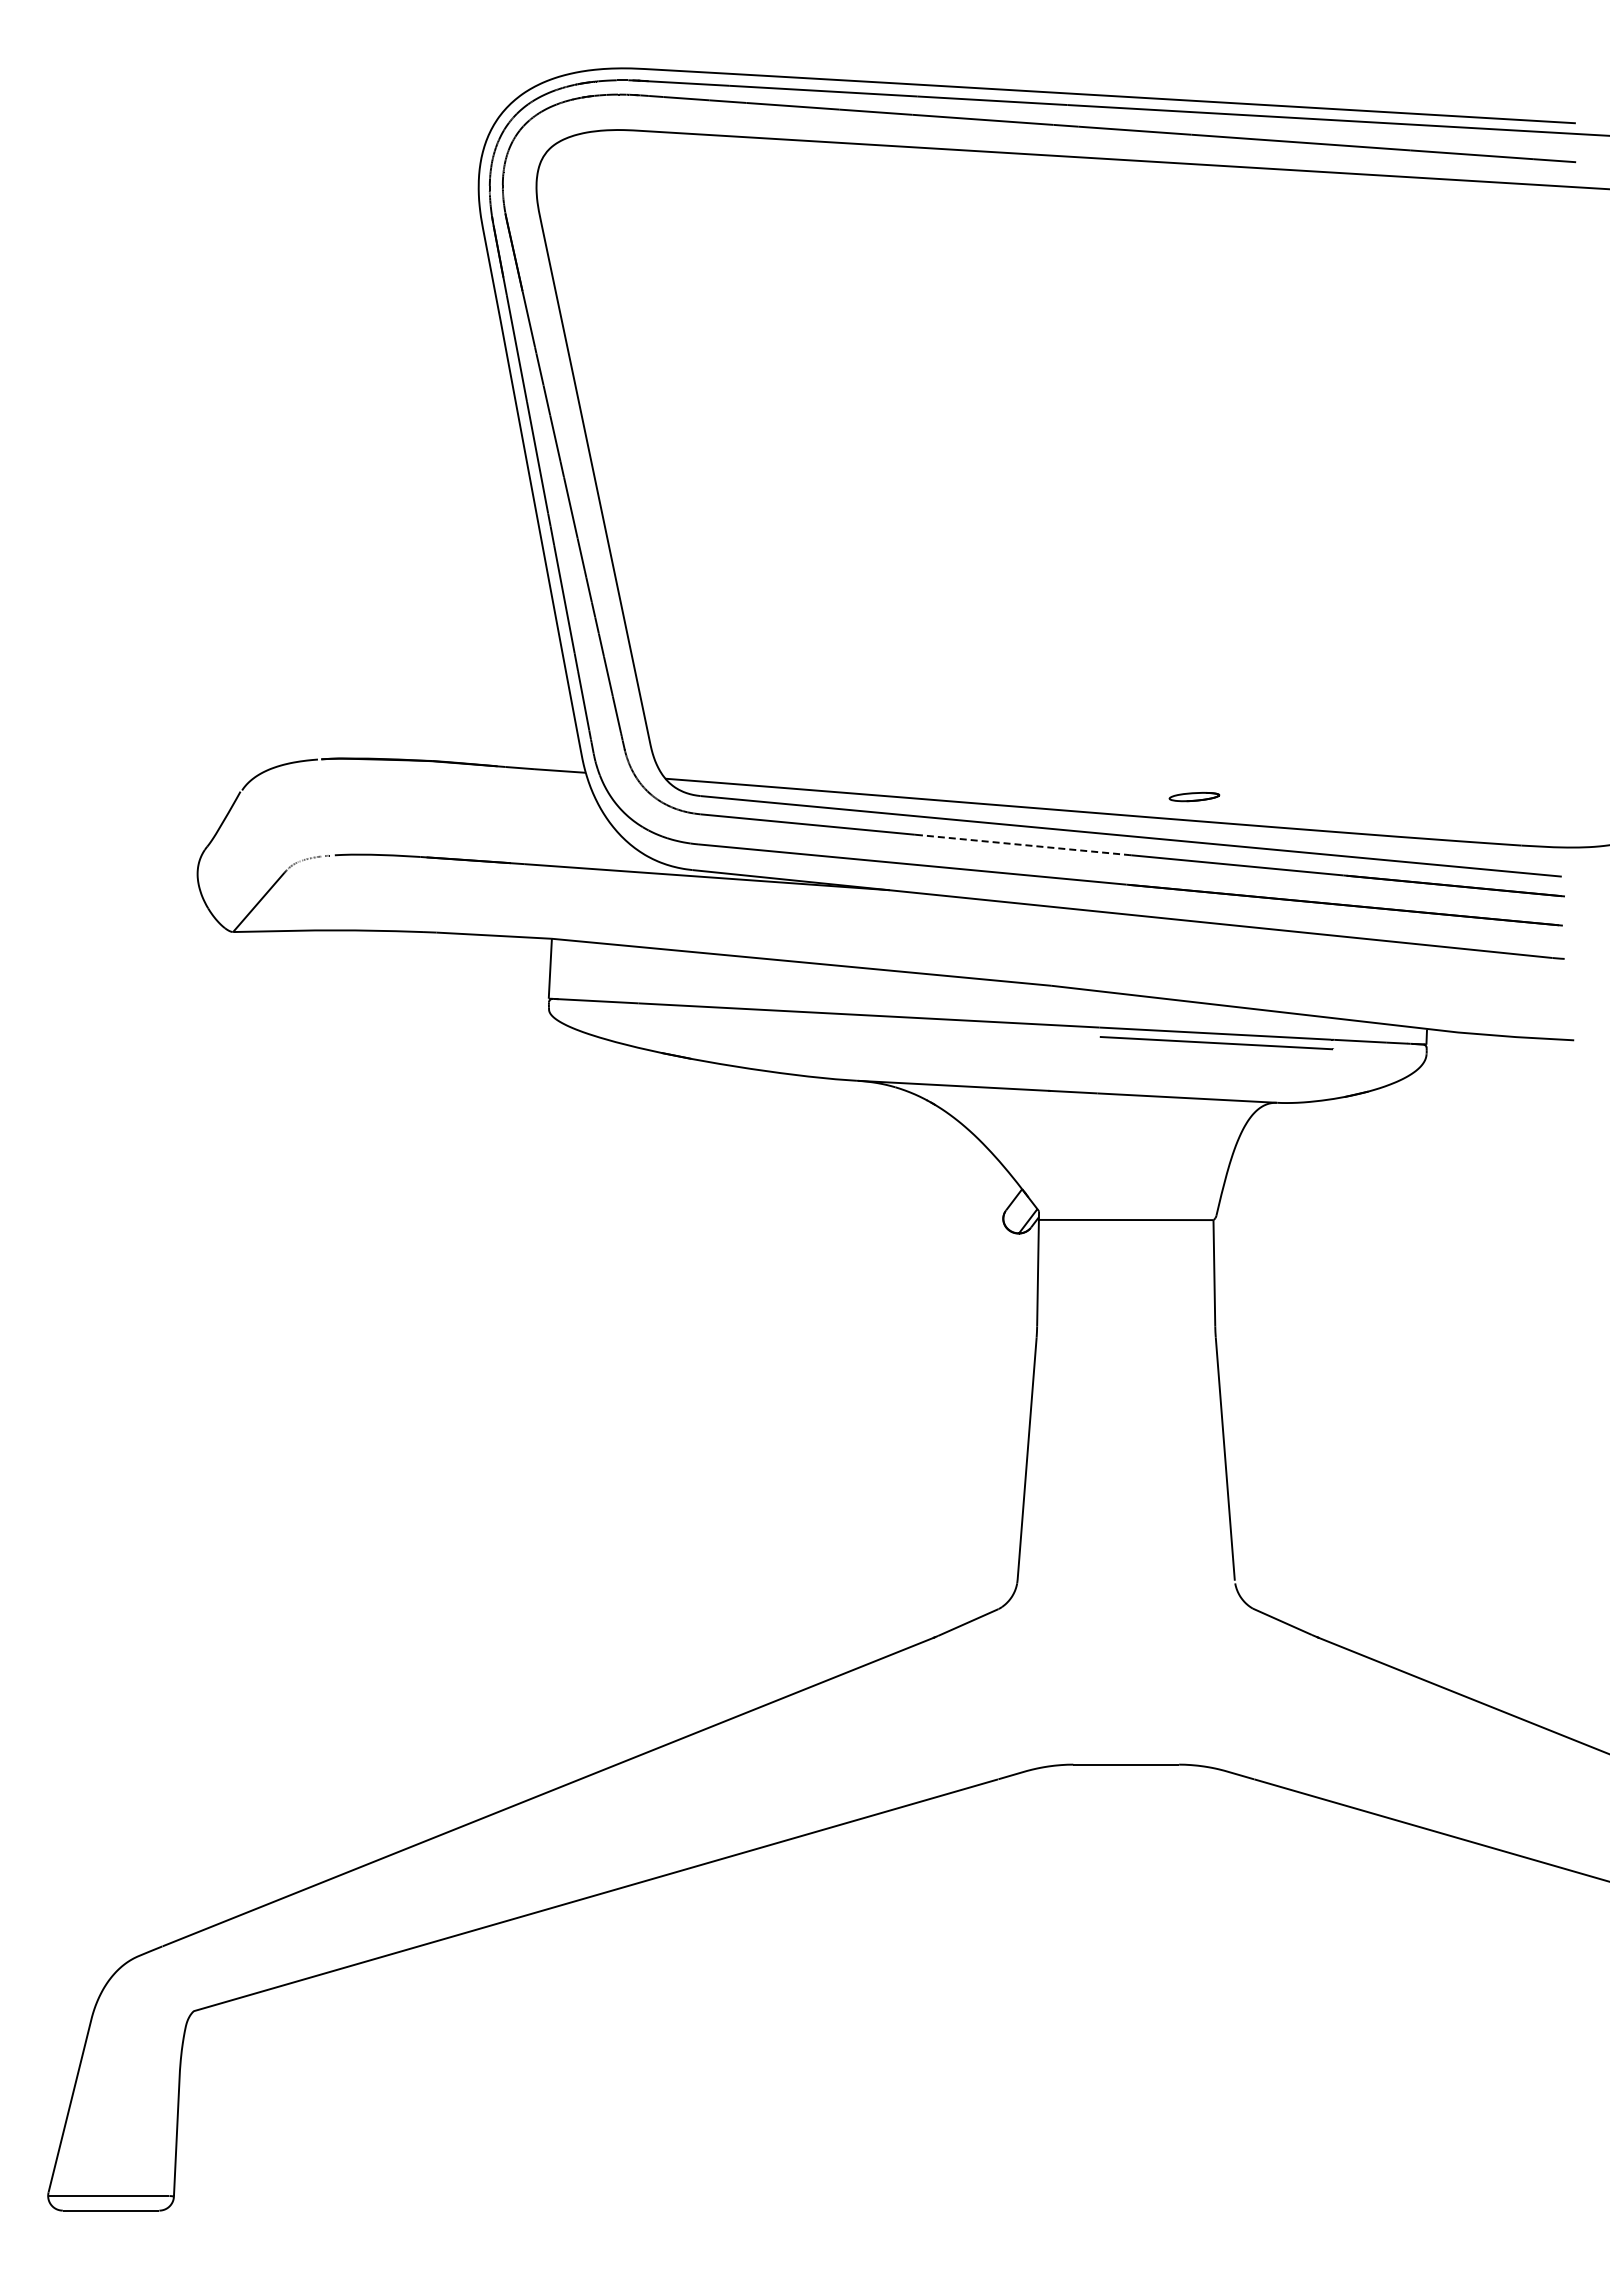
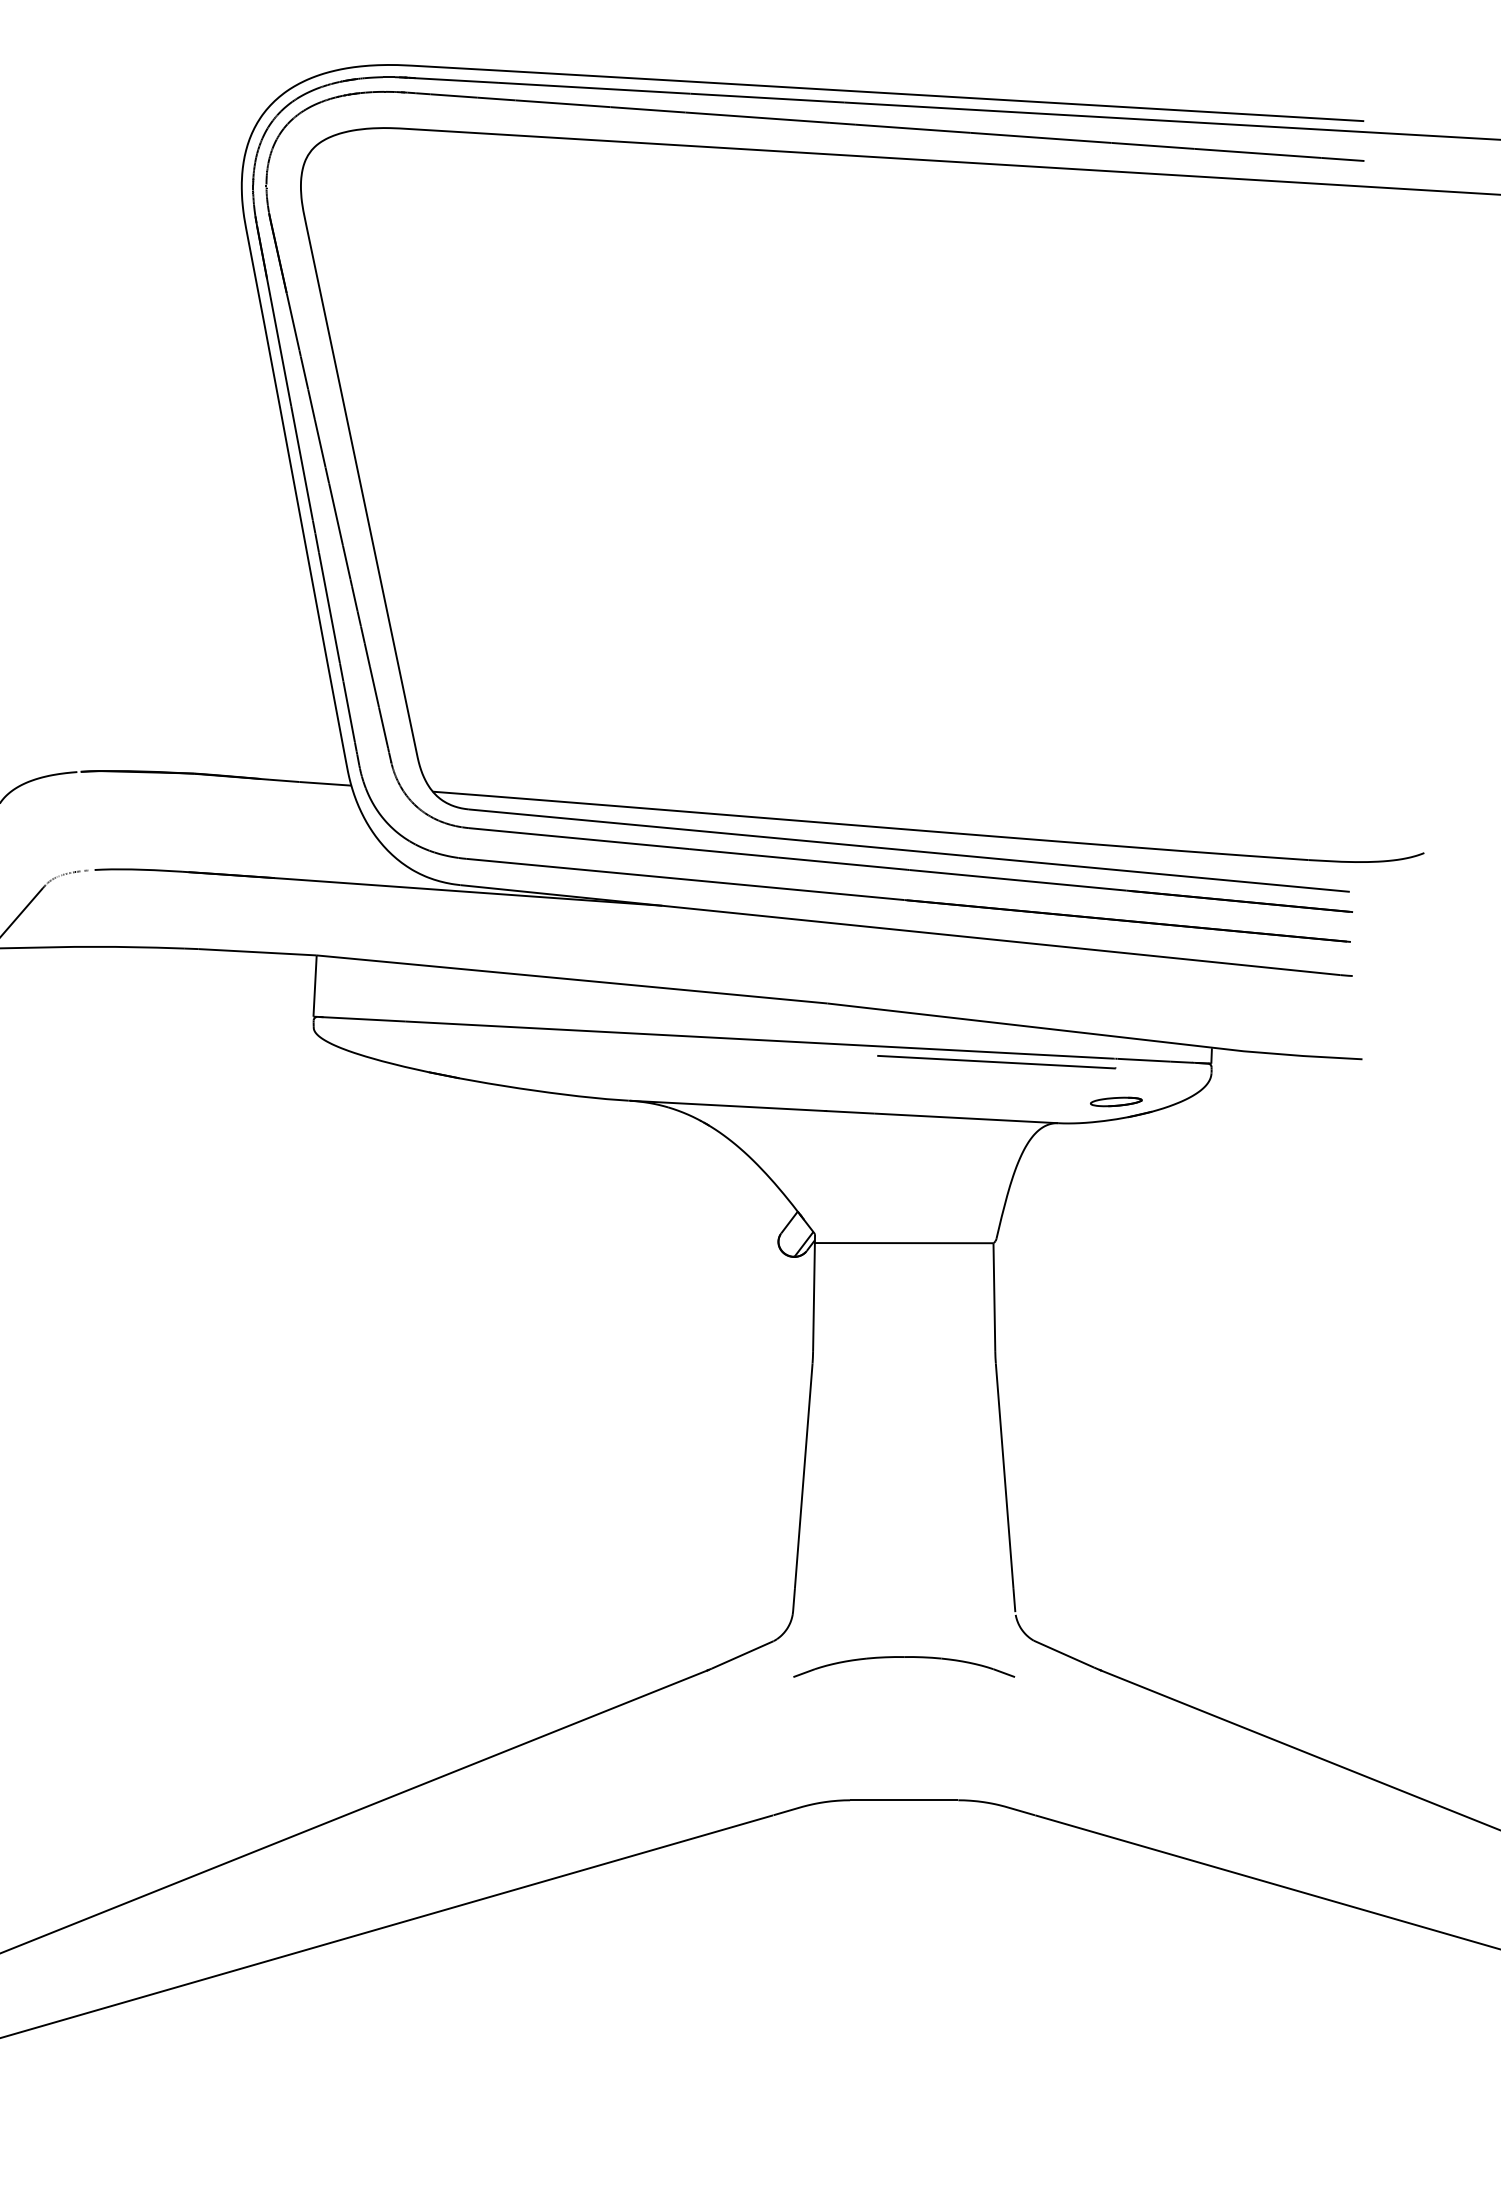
part: (1194, 797) -> (1116, 1102), moved
line: (1022, 844) -> (798, 858), dashed -> solid
part: (1125, 1625) -> (903, 1657), added

